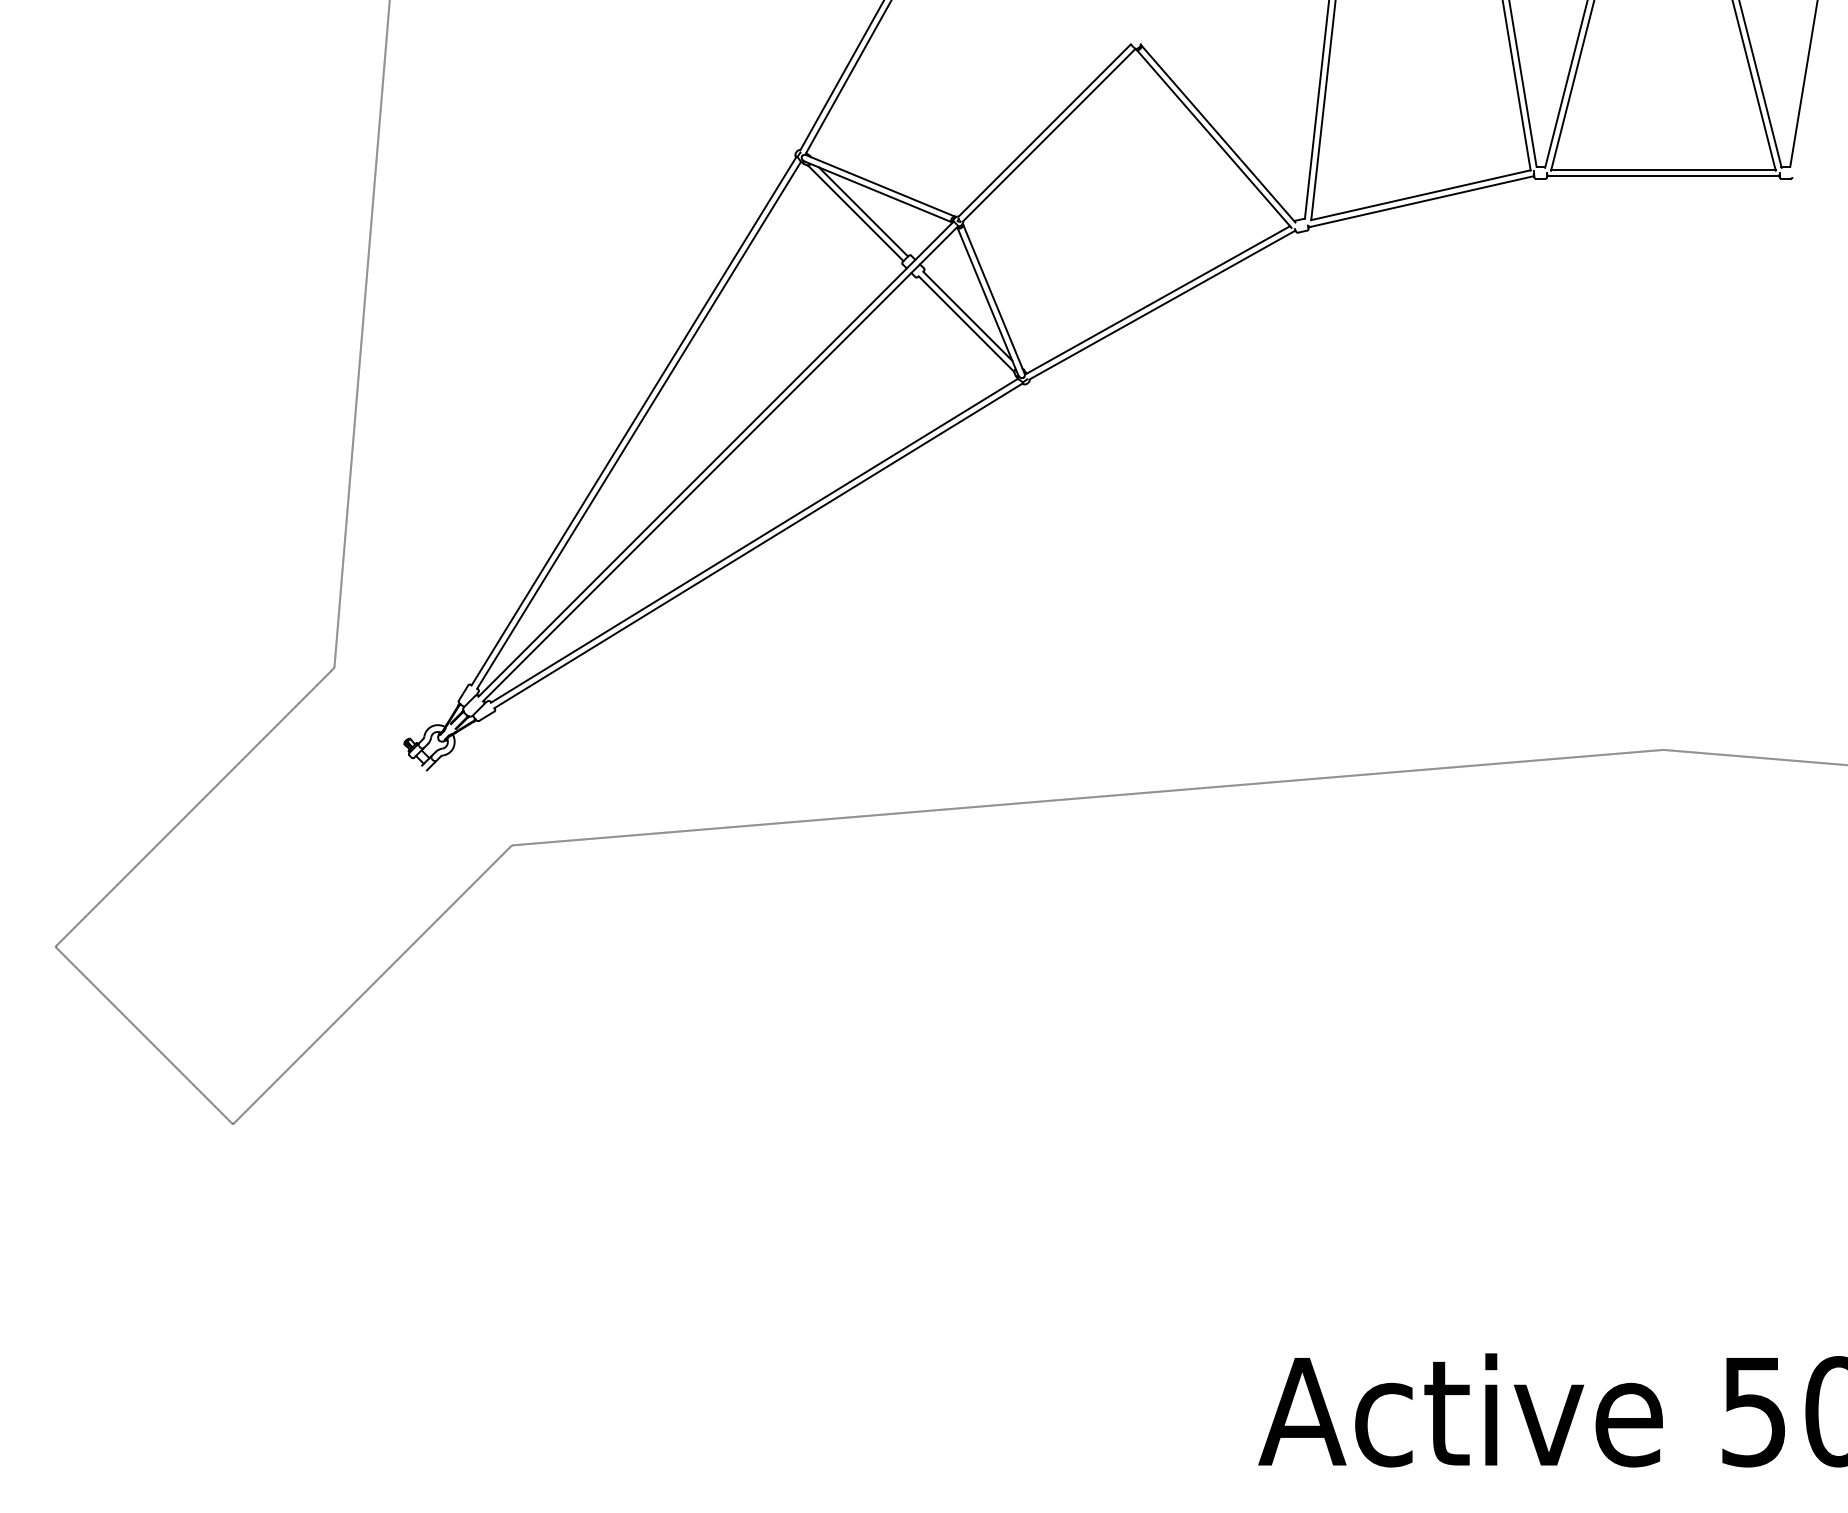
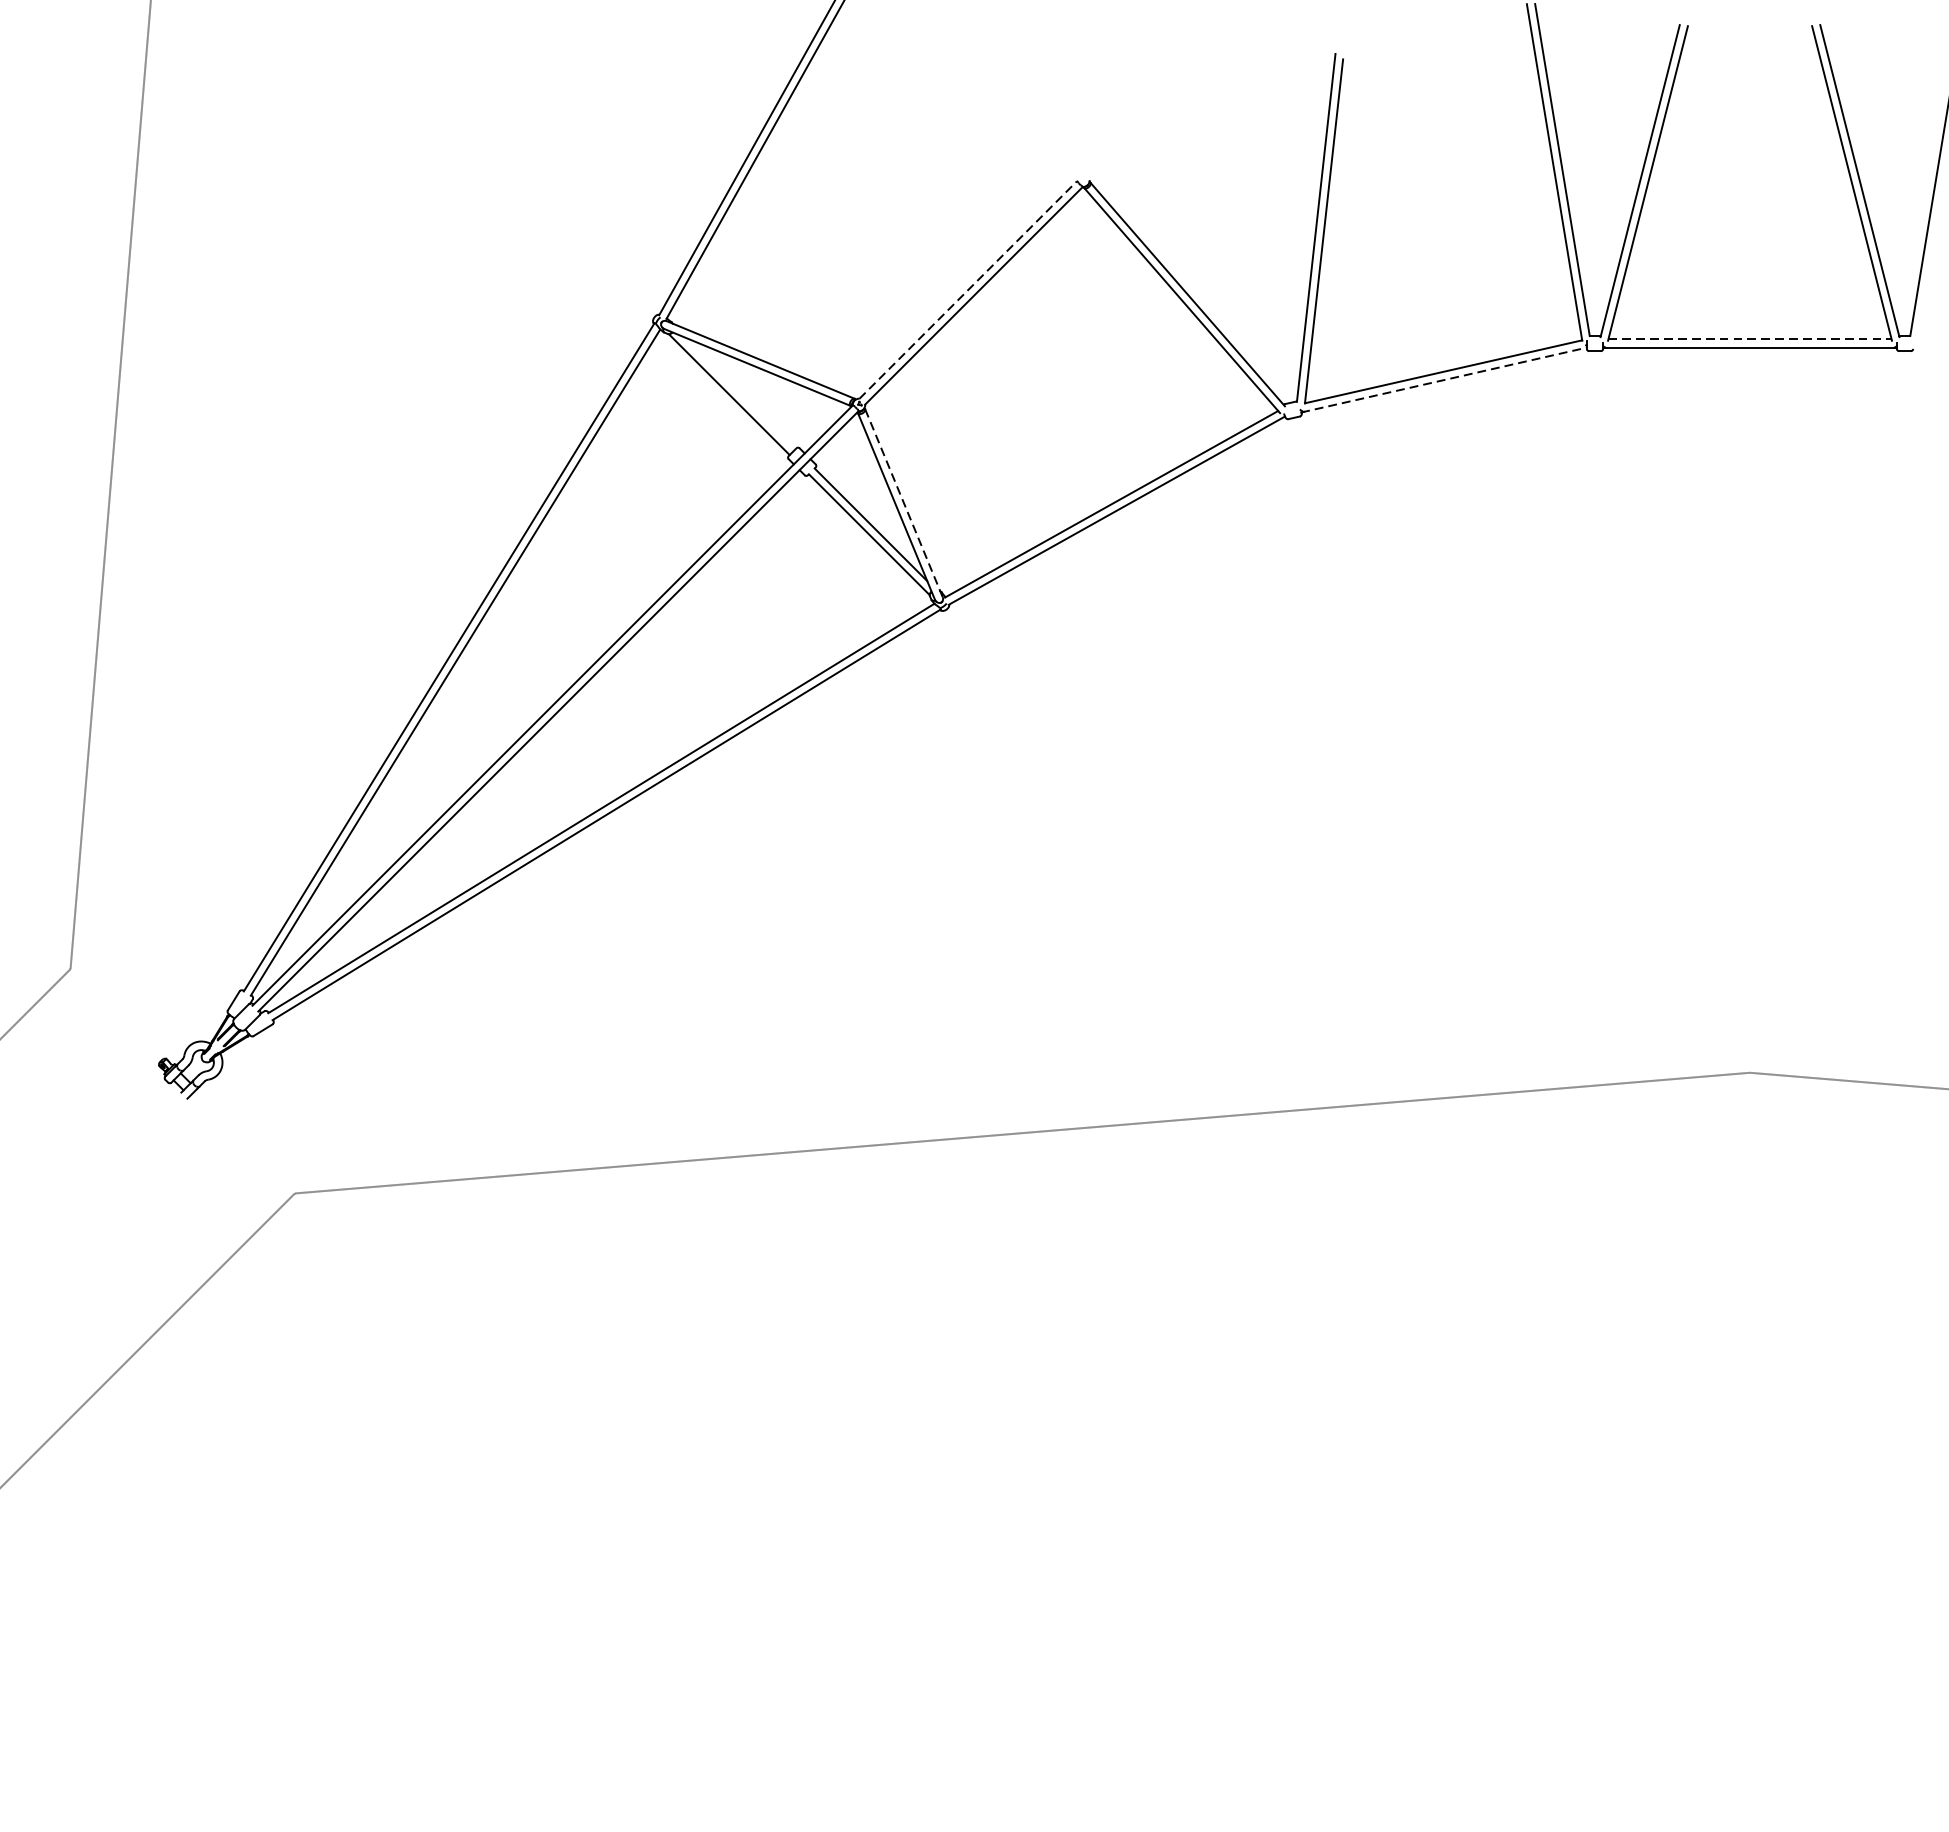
line: (1044, 130) -> (967, 290), solid -> dashed
line: (1663, 169) -> (1750, 339), solid -> dashed
line: (1421, 201) -> (1444, 379), solid -> dashed
line: (863, 211) -> (739, 392), removed
line: (994, 299) -> (904, 503), solid -> dashed

